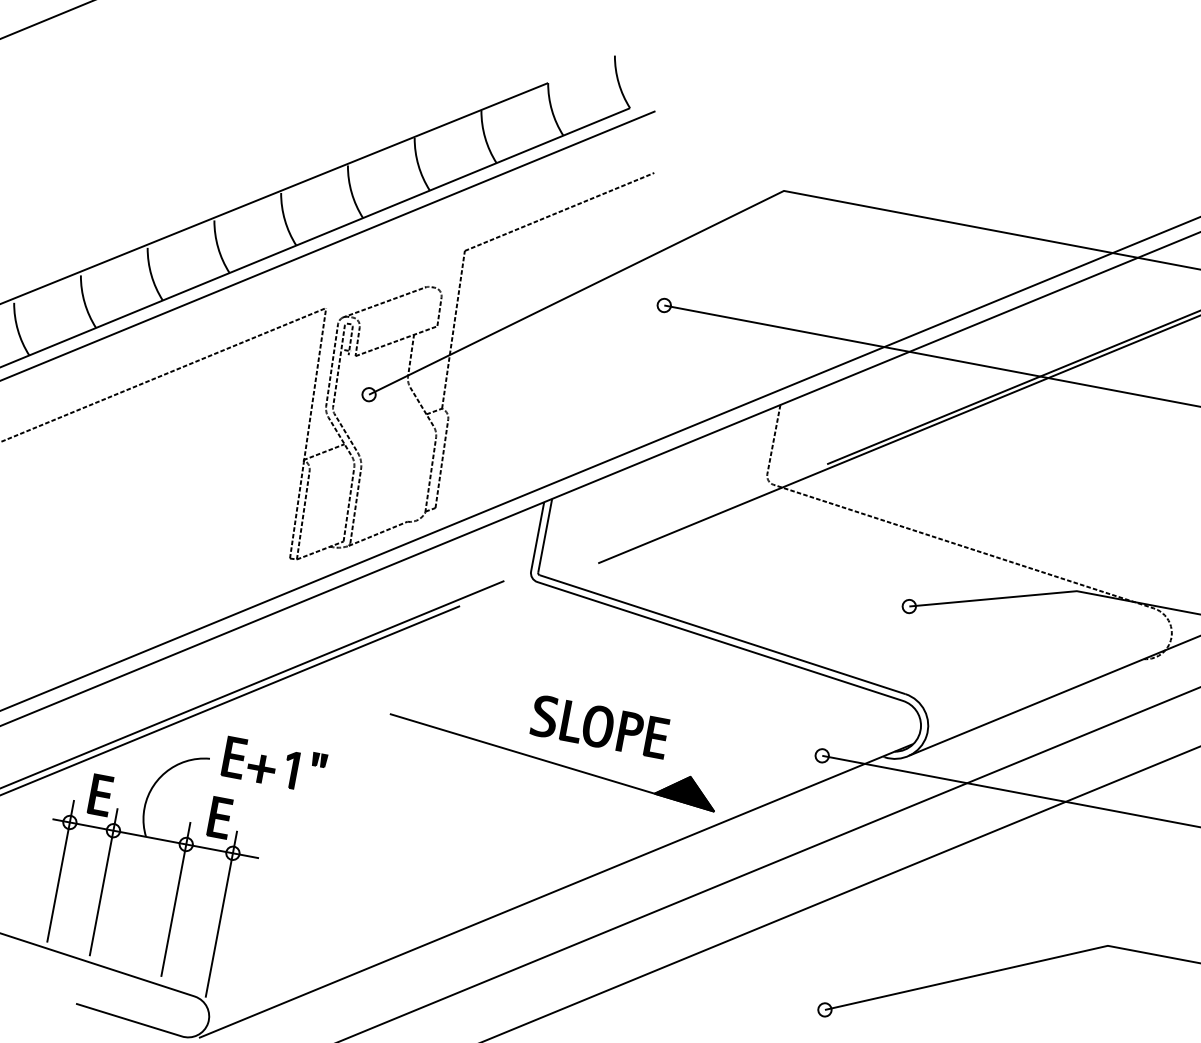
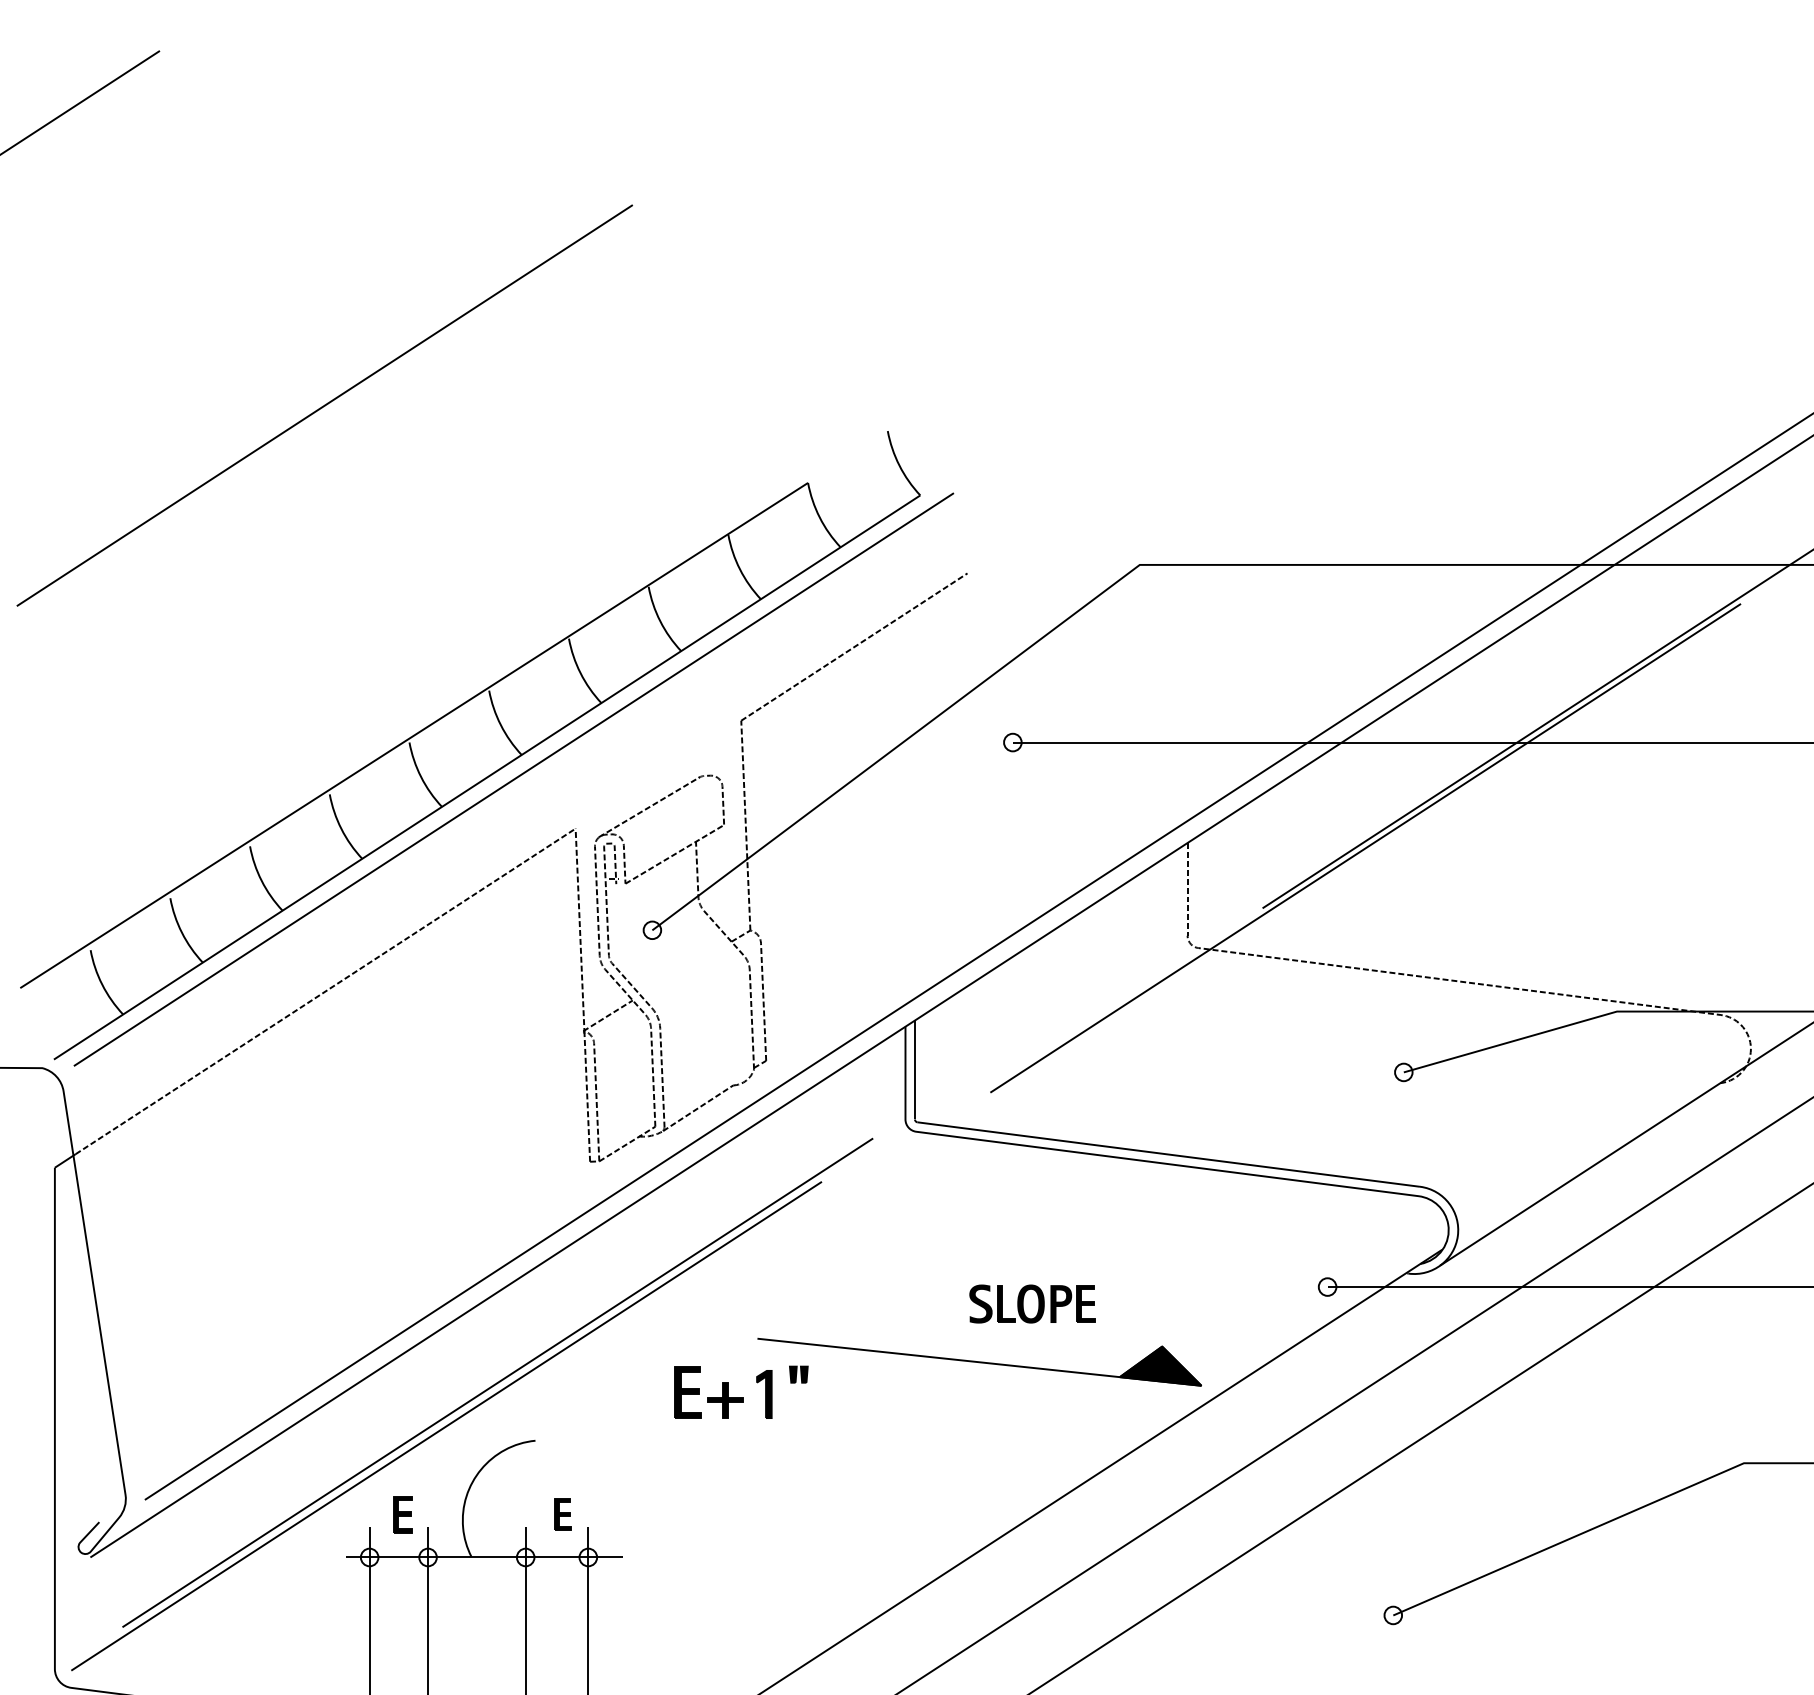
part: (599, 726) -> (1032, 1303), size x0.7
part: (274, 764) -> (741, 1391), moved
part: (100, 795) -> (402, 1514), size x0.7
part: (219, 817) -> (562, 1514), size x0.6

